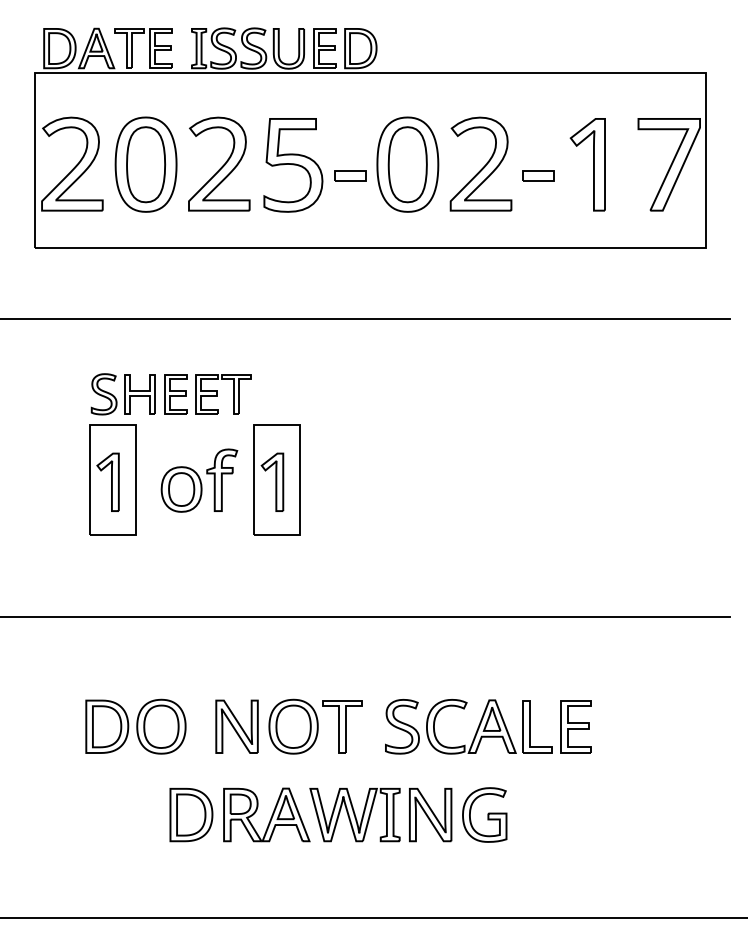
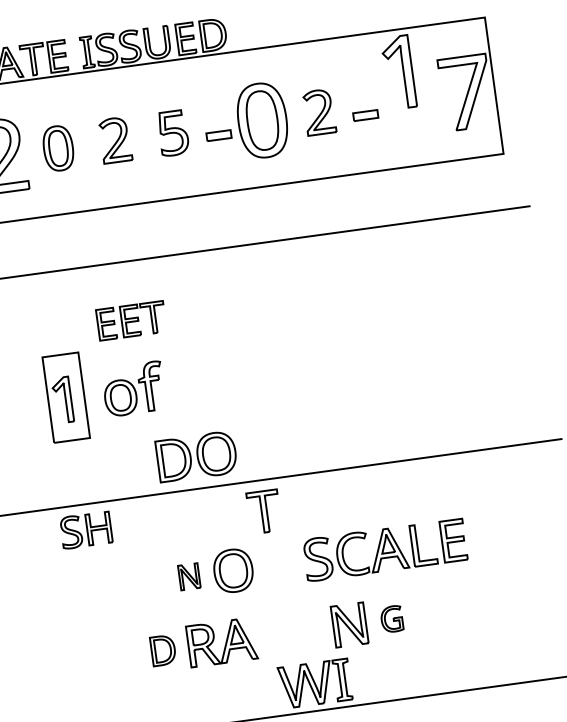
part: (219, 163) -> (115, 139), size x0.6
part: (480, 163) -> (319, 111), size x0.6
part: (145, 164) -> (58, 148), size x0.6
part: (587, 164) -> (398, 72), moved
part: (293, 165) -> (173, 133), size x0.6
part: (122, 394) -> (85, 530), moved
part: (276, 479) -> (193, 379), removed
part: (135, 726) -> (196, 456), moved
part: (236, 726) -> (188, 576), size x0.6
part: (342, 726) -> (264, 511), moved
part: (191, 814) -> (163, 650), size x0.7
part: (354, 814) -> (314, 683), moved
part: (484, 814) -> (391, 618), size x0.6

